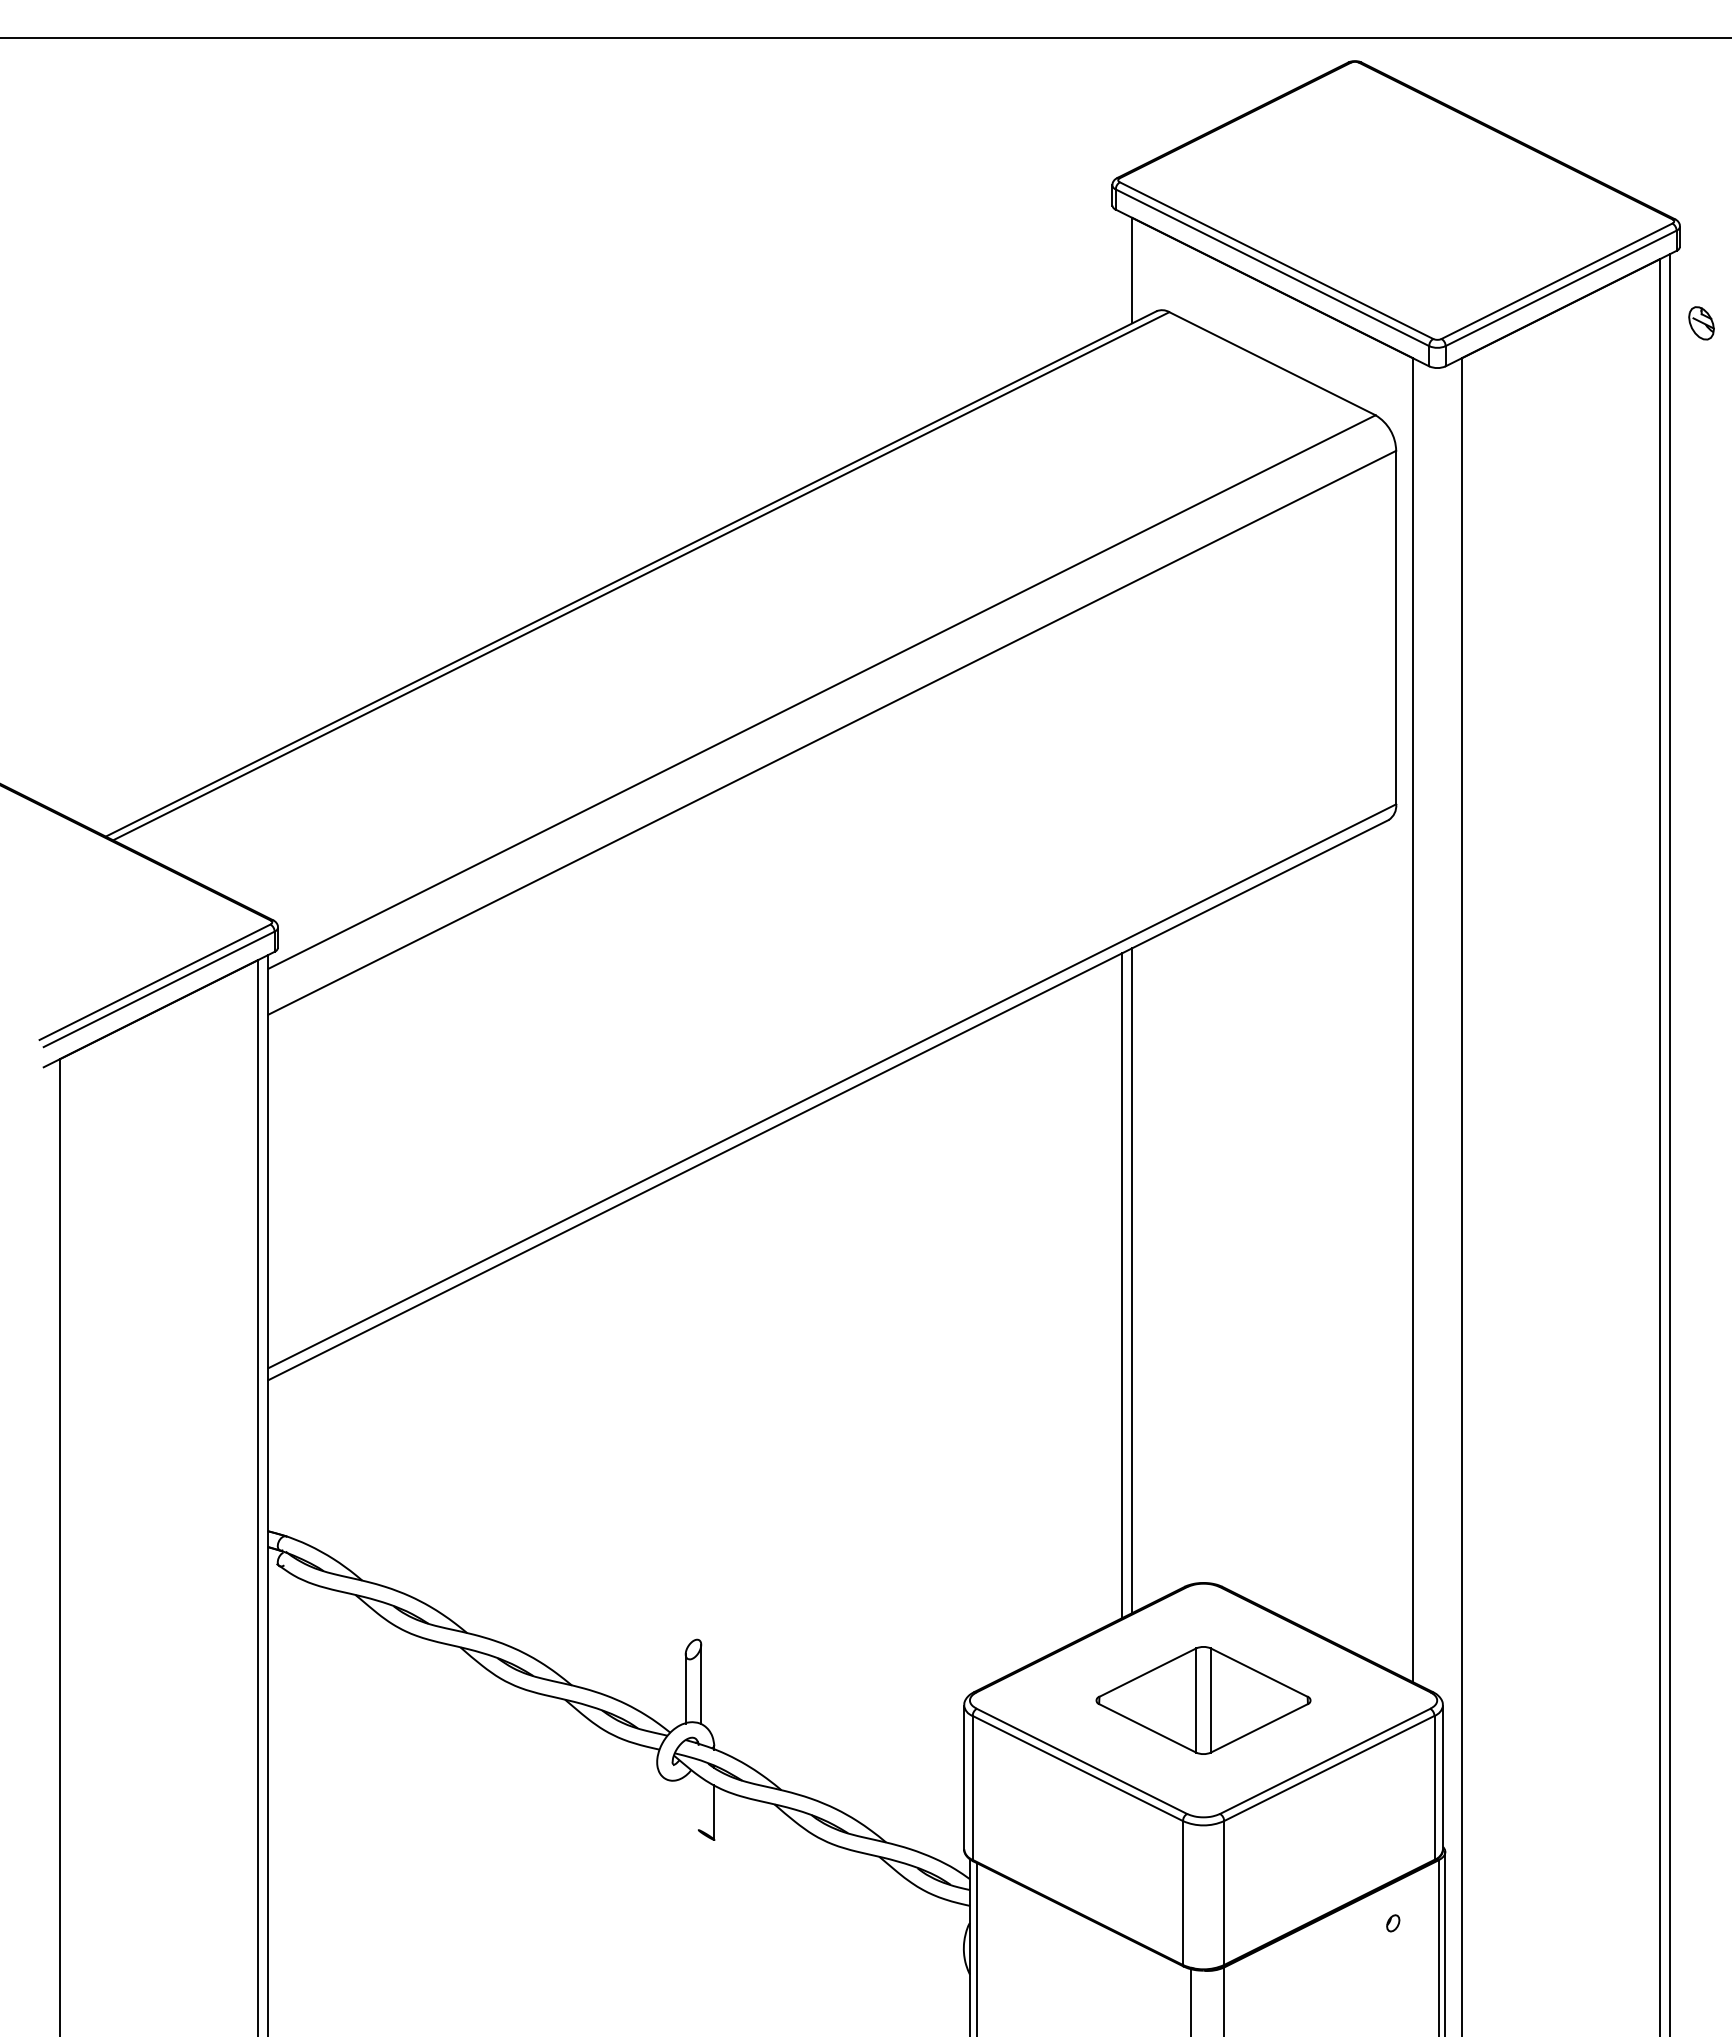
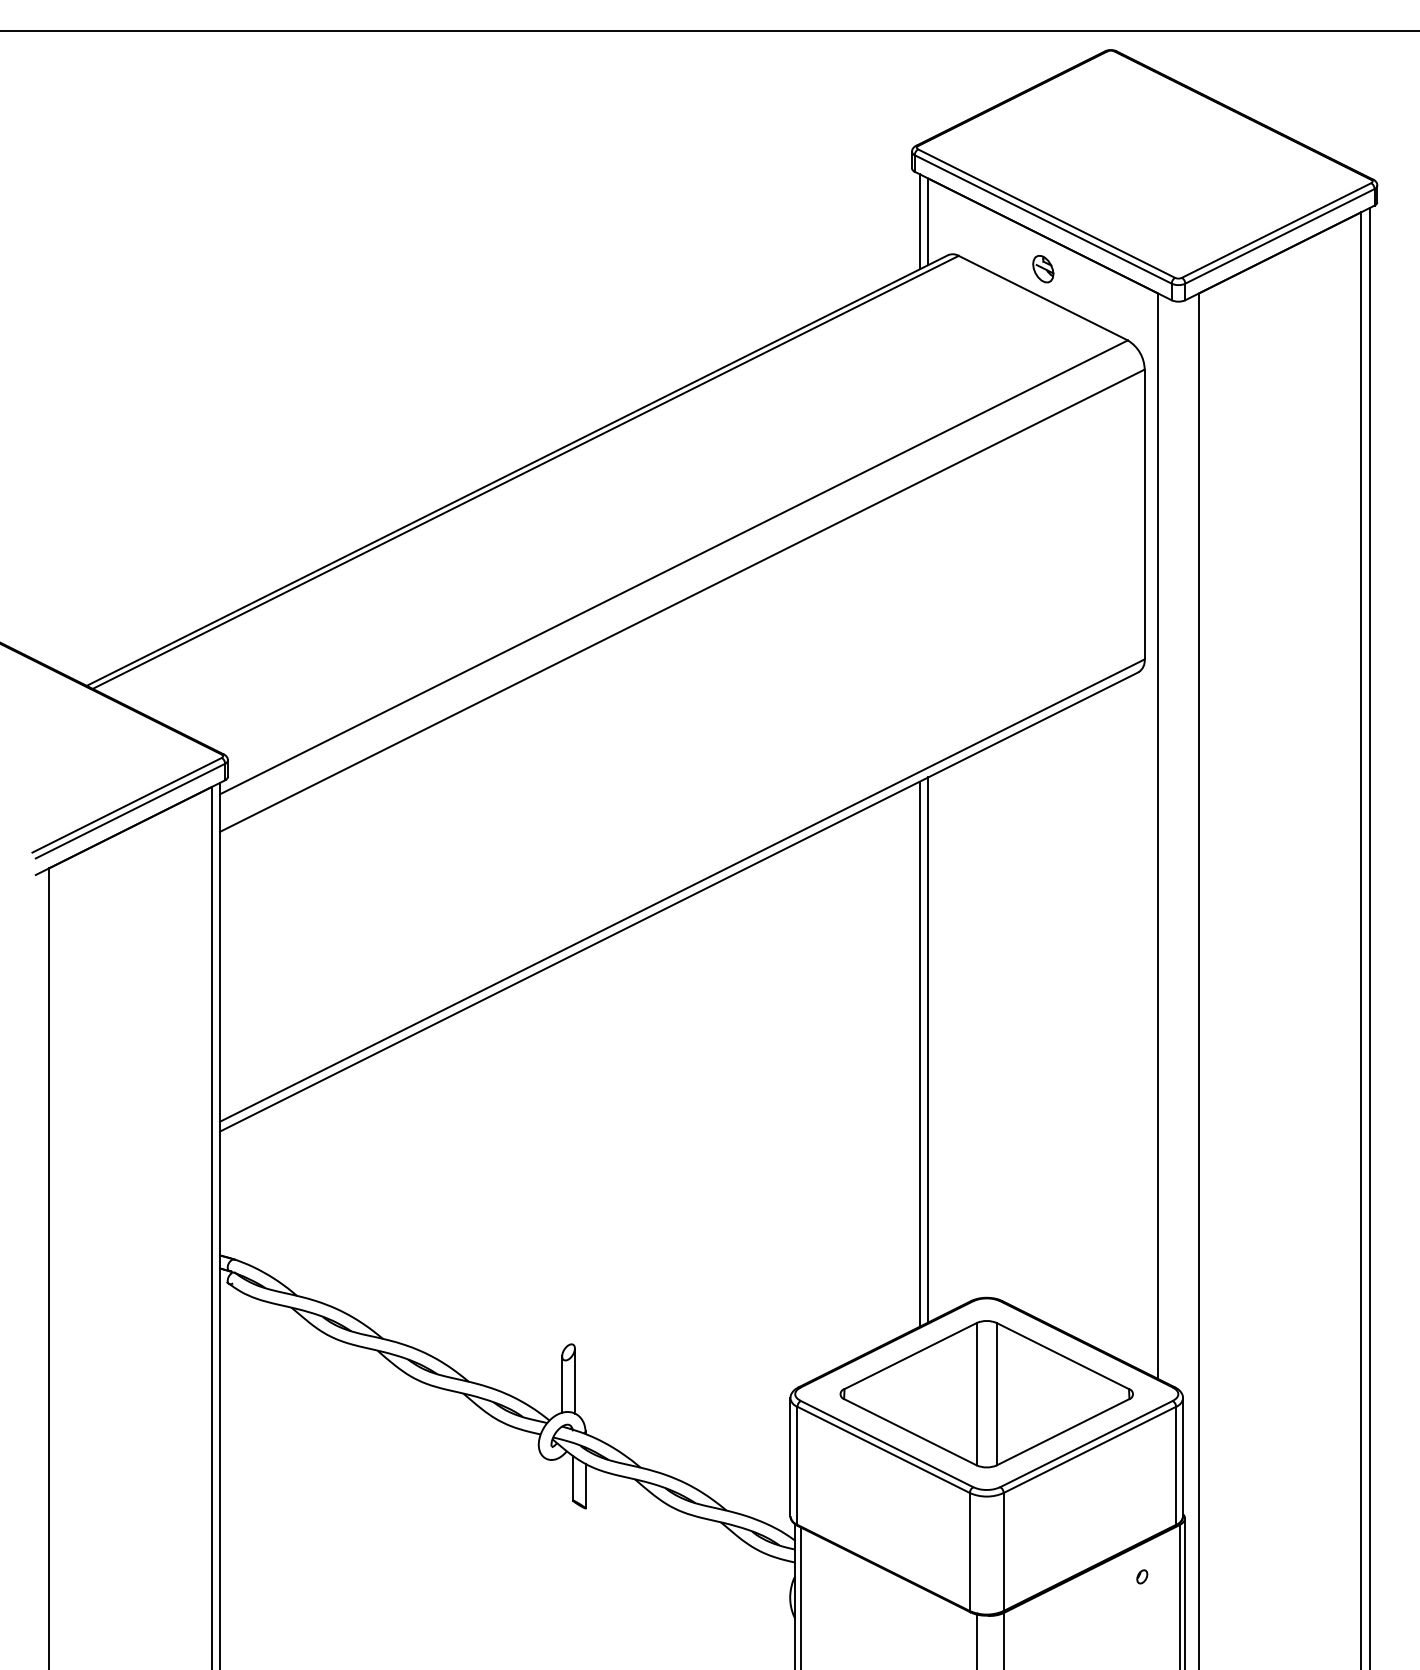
line: (1122, 270) -> (920, 221), added
part: (1701, 323) -> (1043, 269), moved
part: (1203, 1700) -> (986, 1394), size x1.67
line: (698, 1802) -> (572, 1477), added

